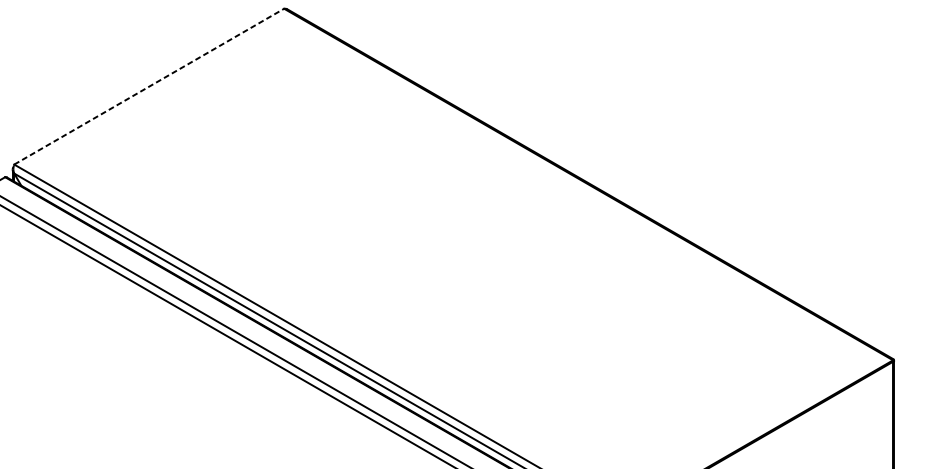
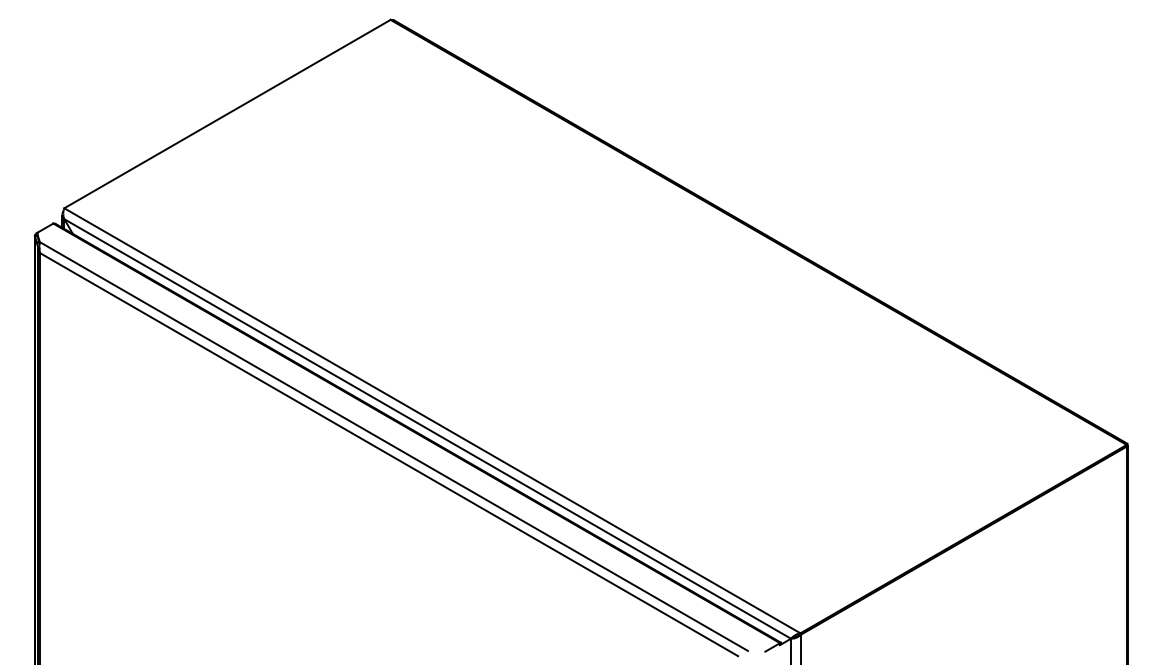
line: (149, 86) -> (227, 113), dashed -> solid

